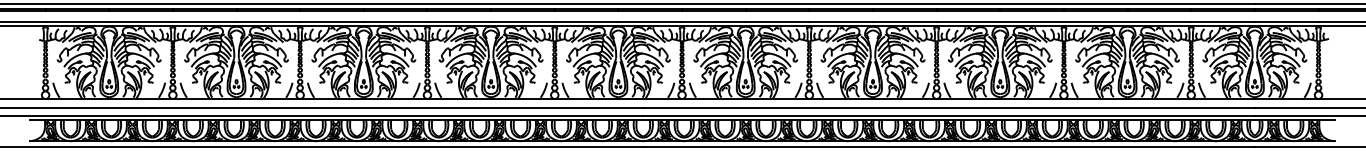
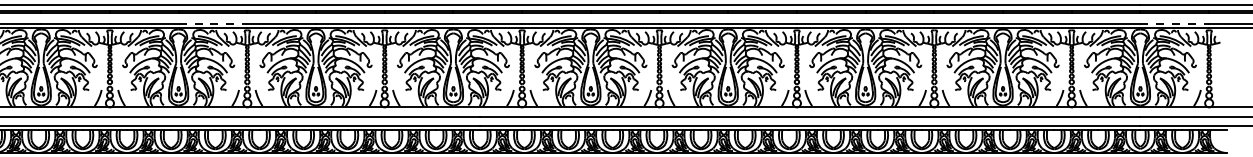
line: (395, 21) -> (212, 23), solid -> dashed
line: (1286, 21) -> (1174, 23), solid -> dashed

